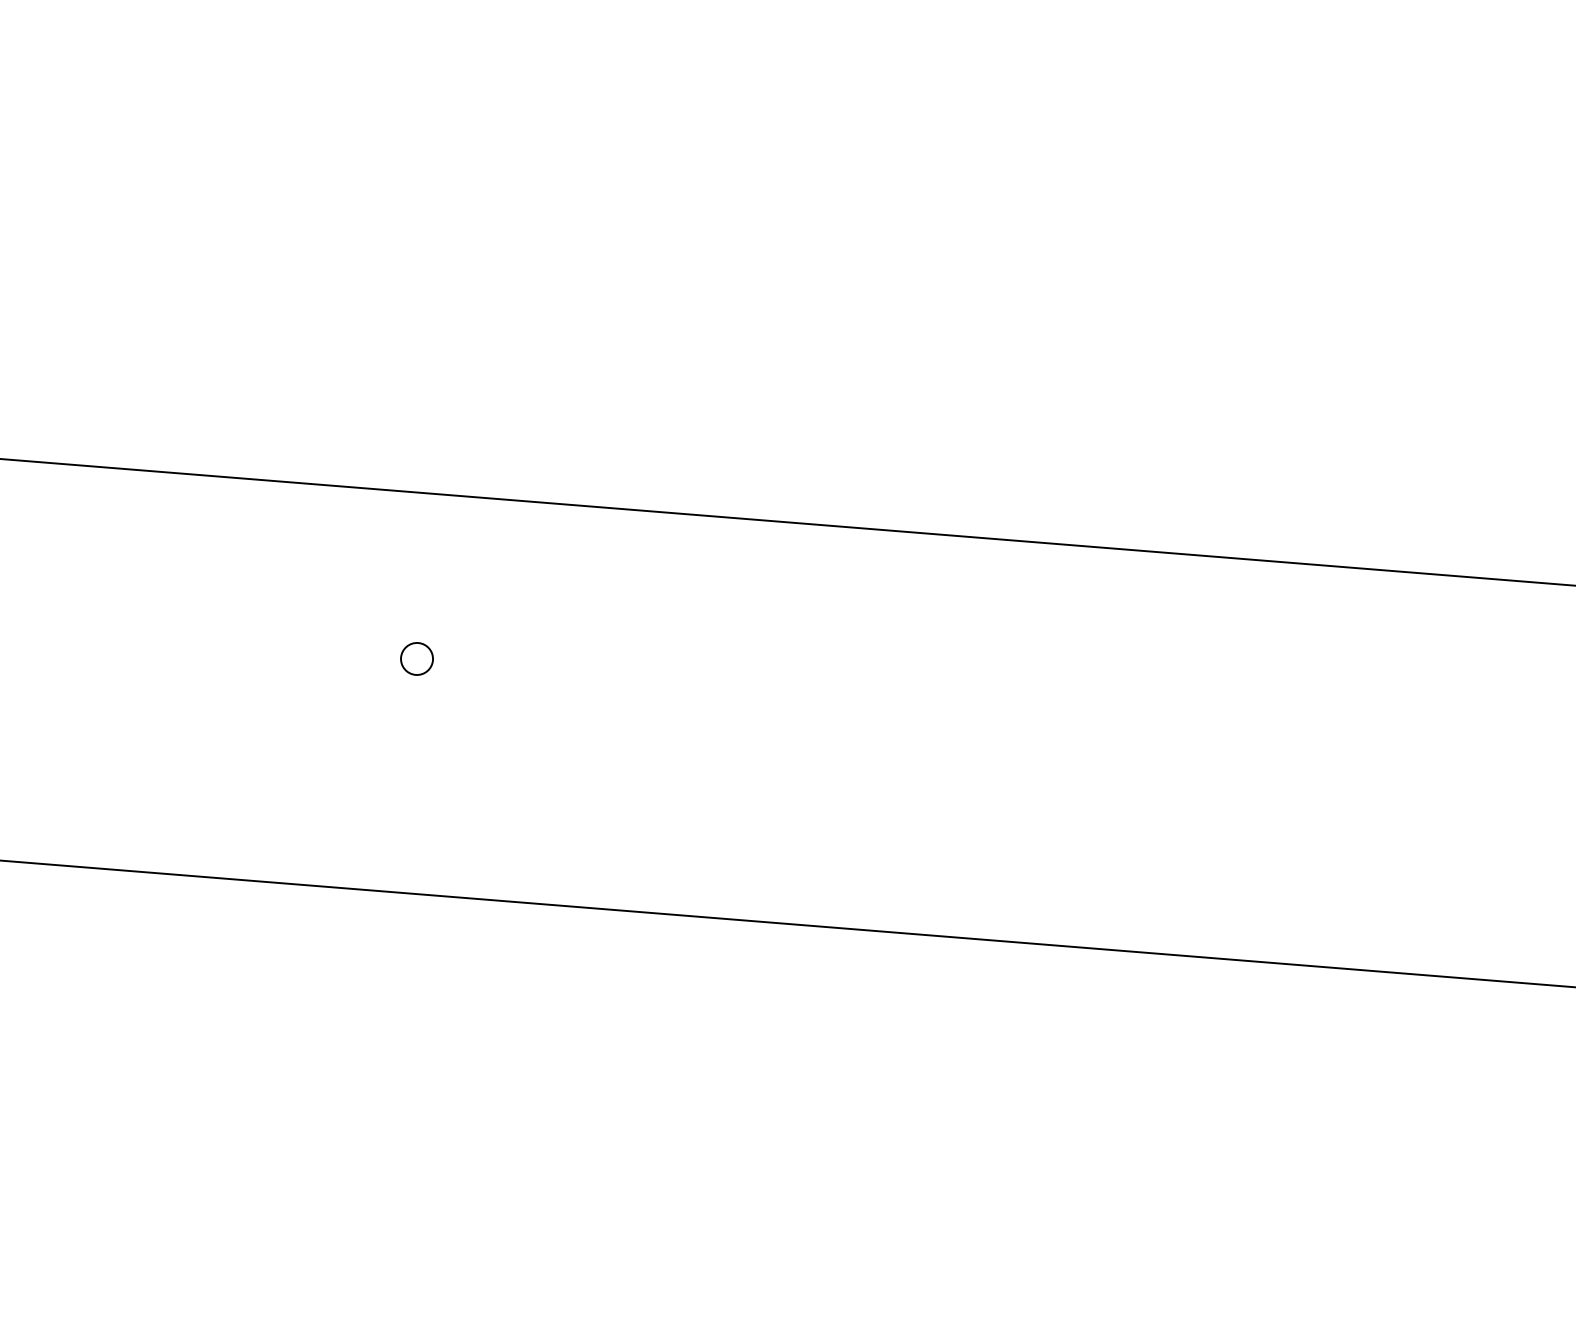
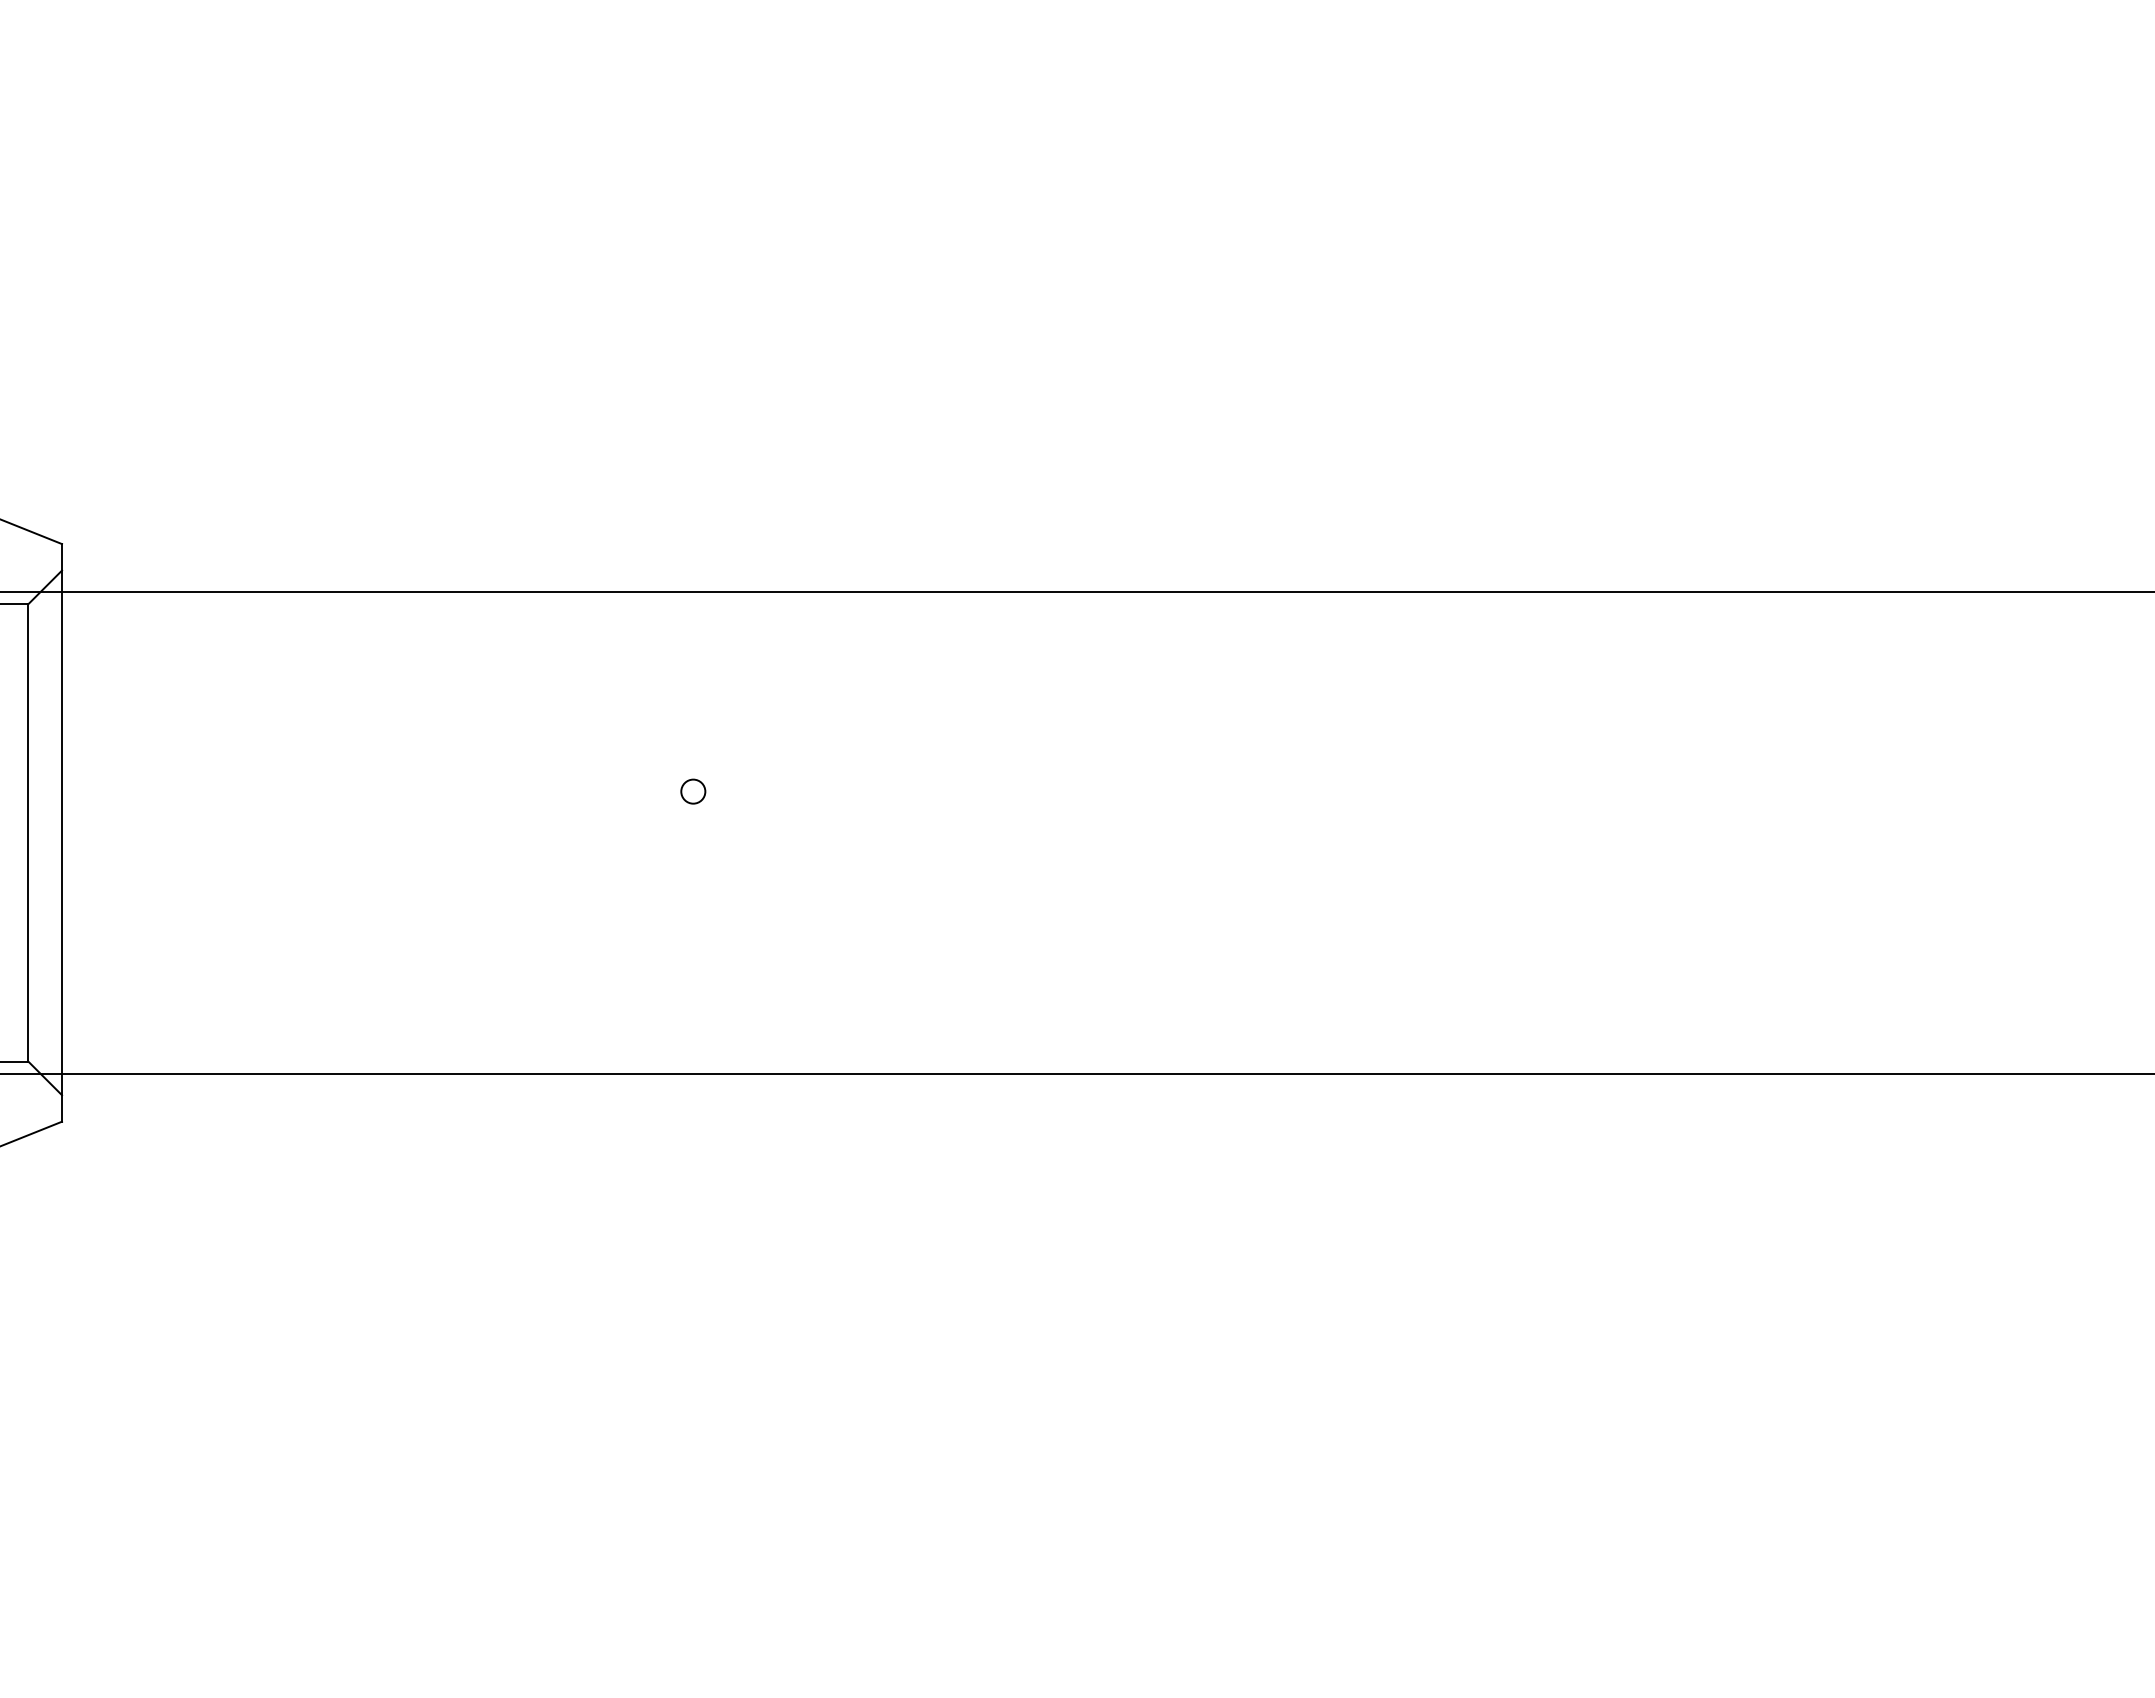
circle: (417, 658) -> (693, 791), size x0.62

